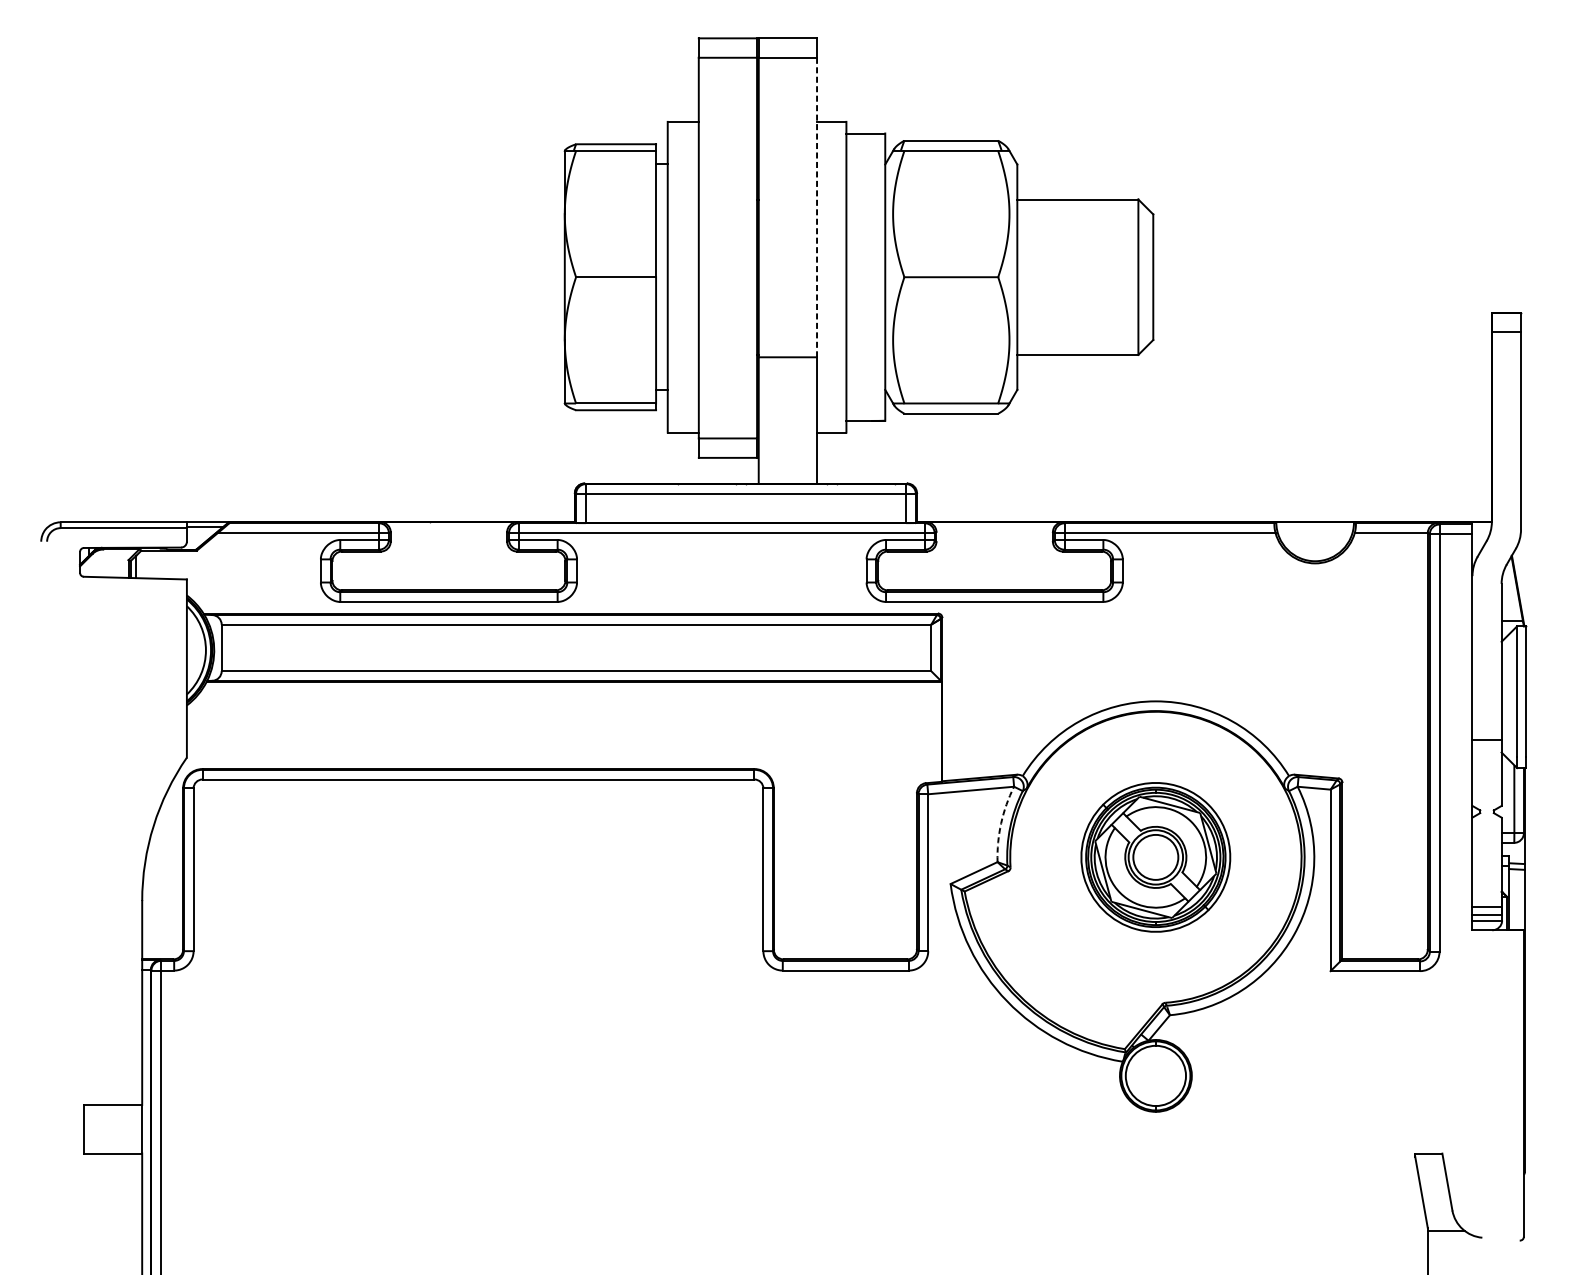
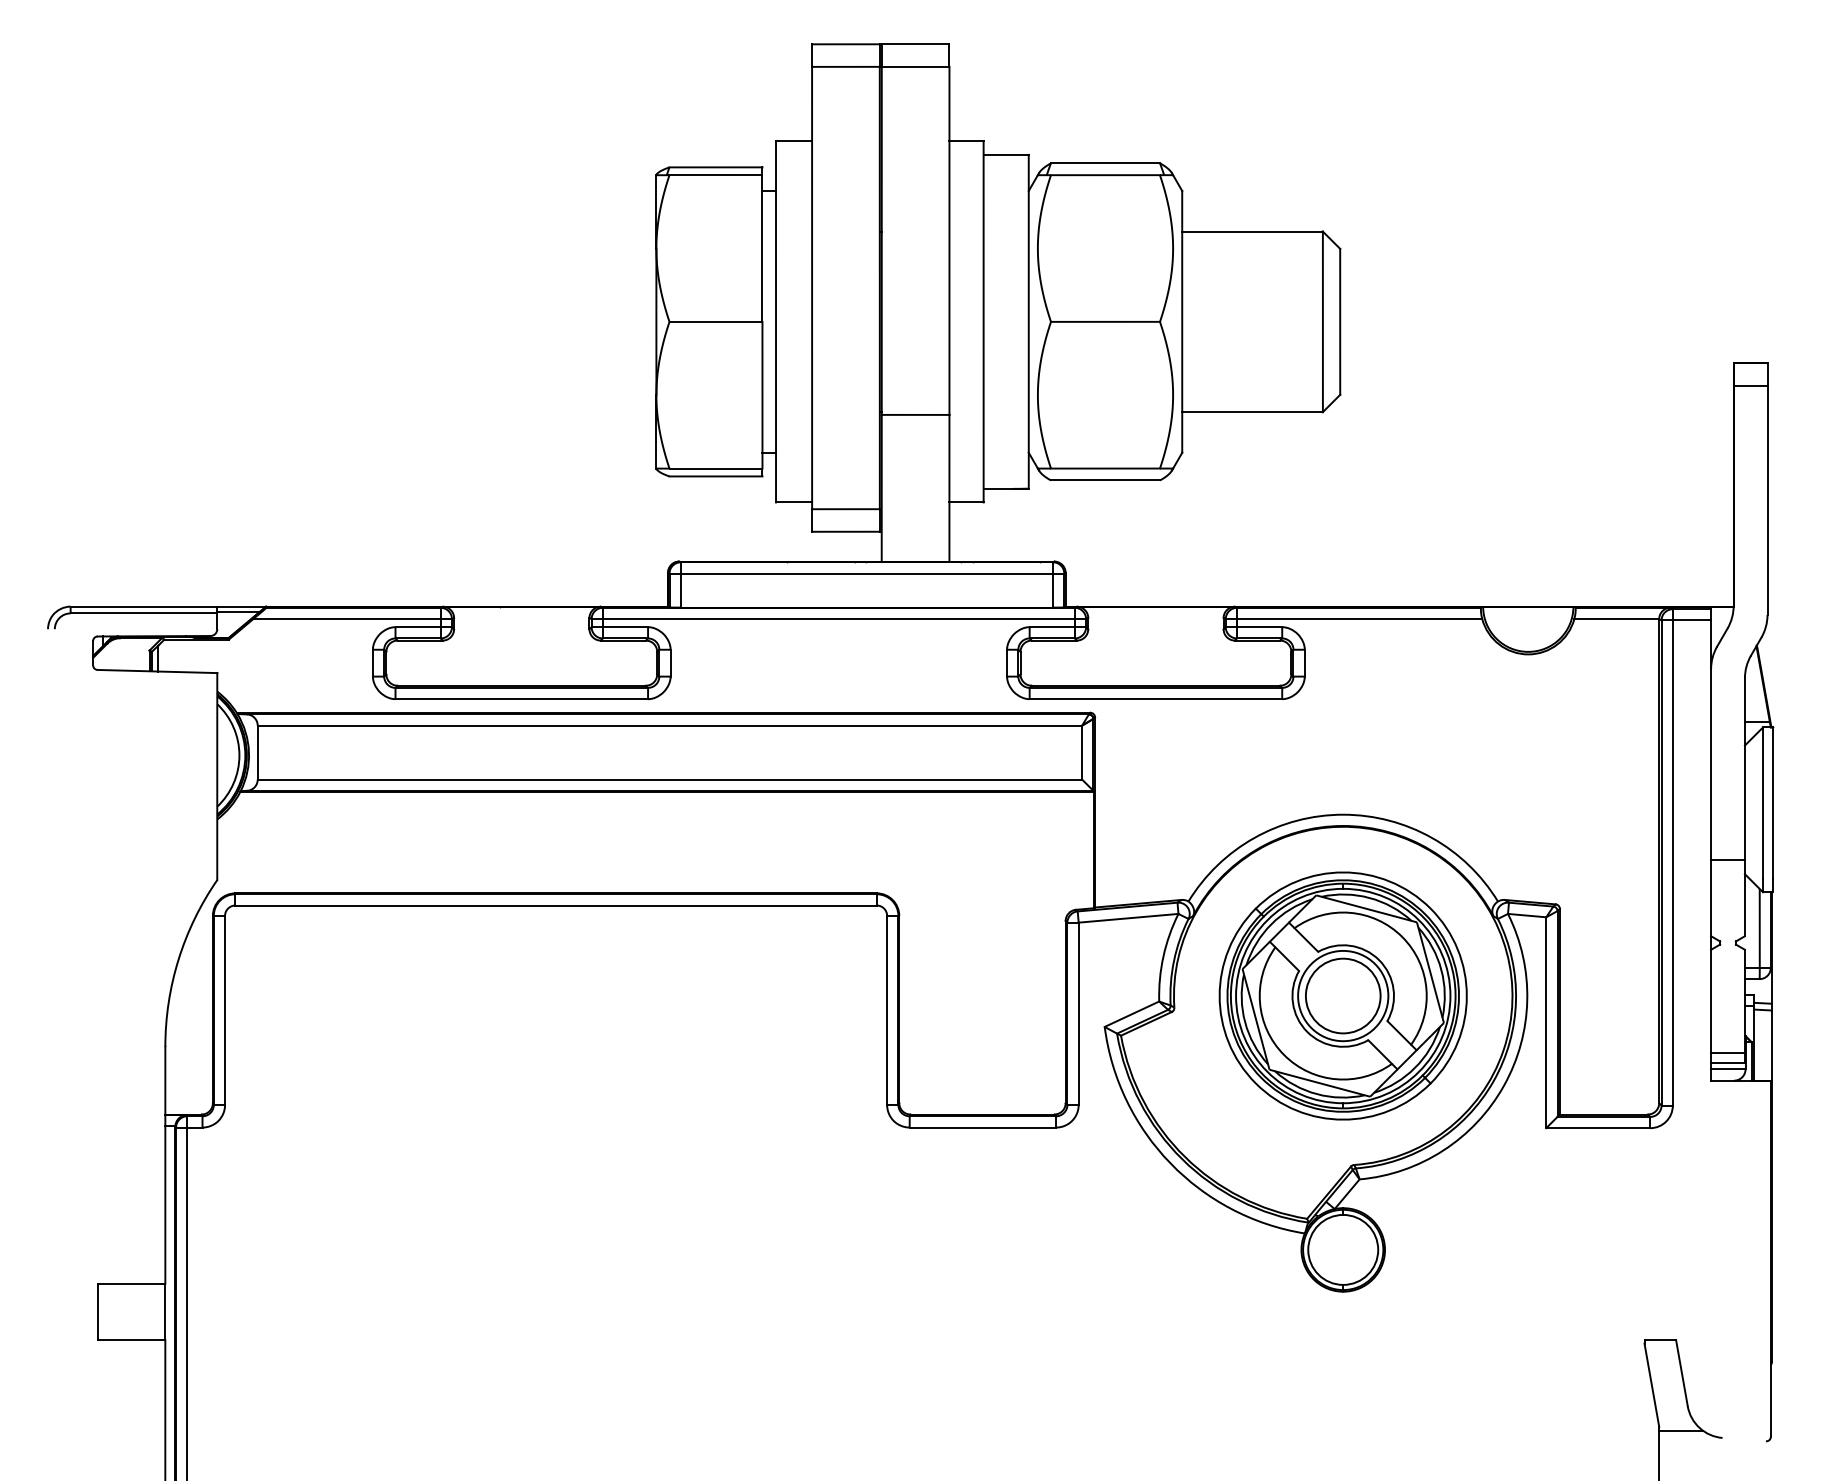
line: (817, 207) -> (949, 240), dashed -> solid
arc: (1001, 823) -> (1163, 956), dashed -> solid
part: (1155, 856) -> (1342, 995), size x1.43

